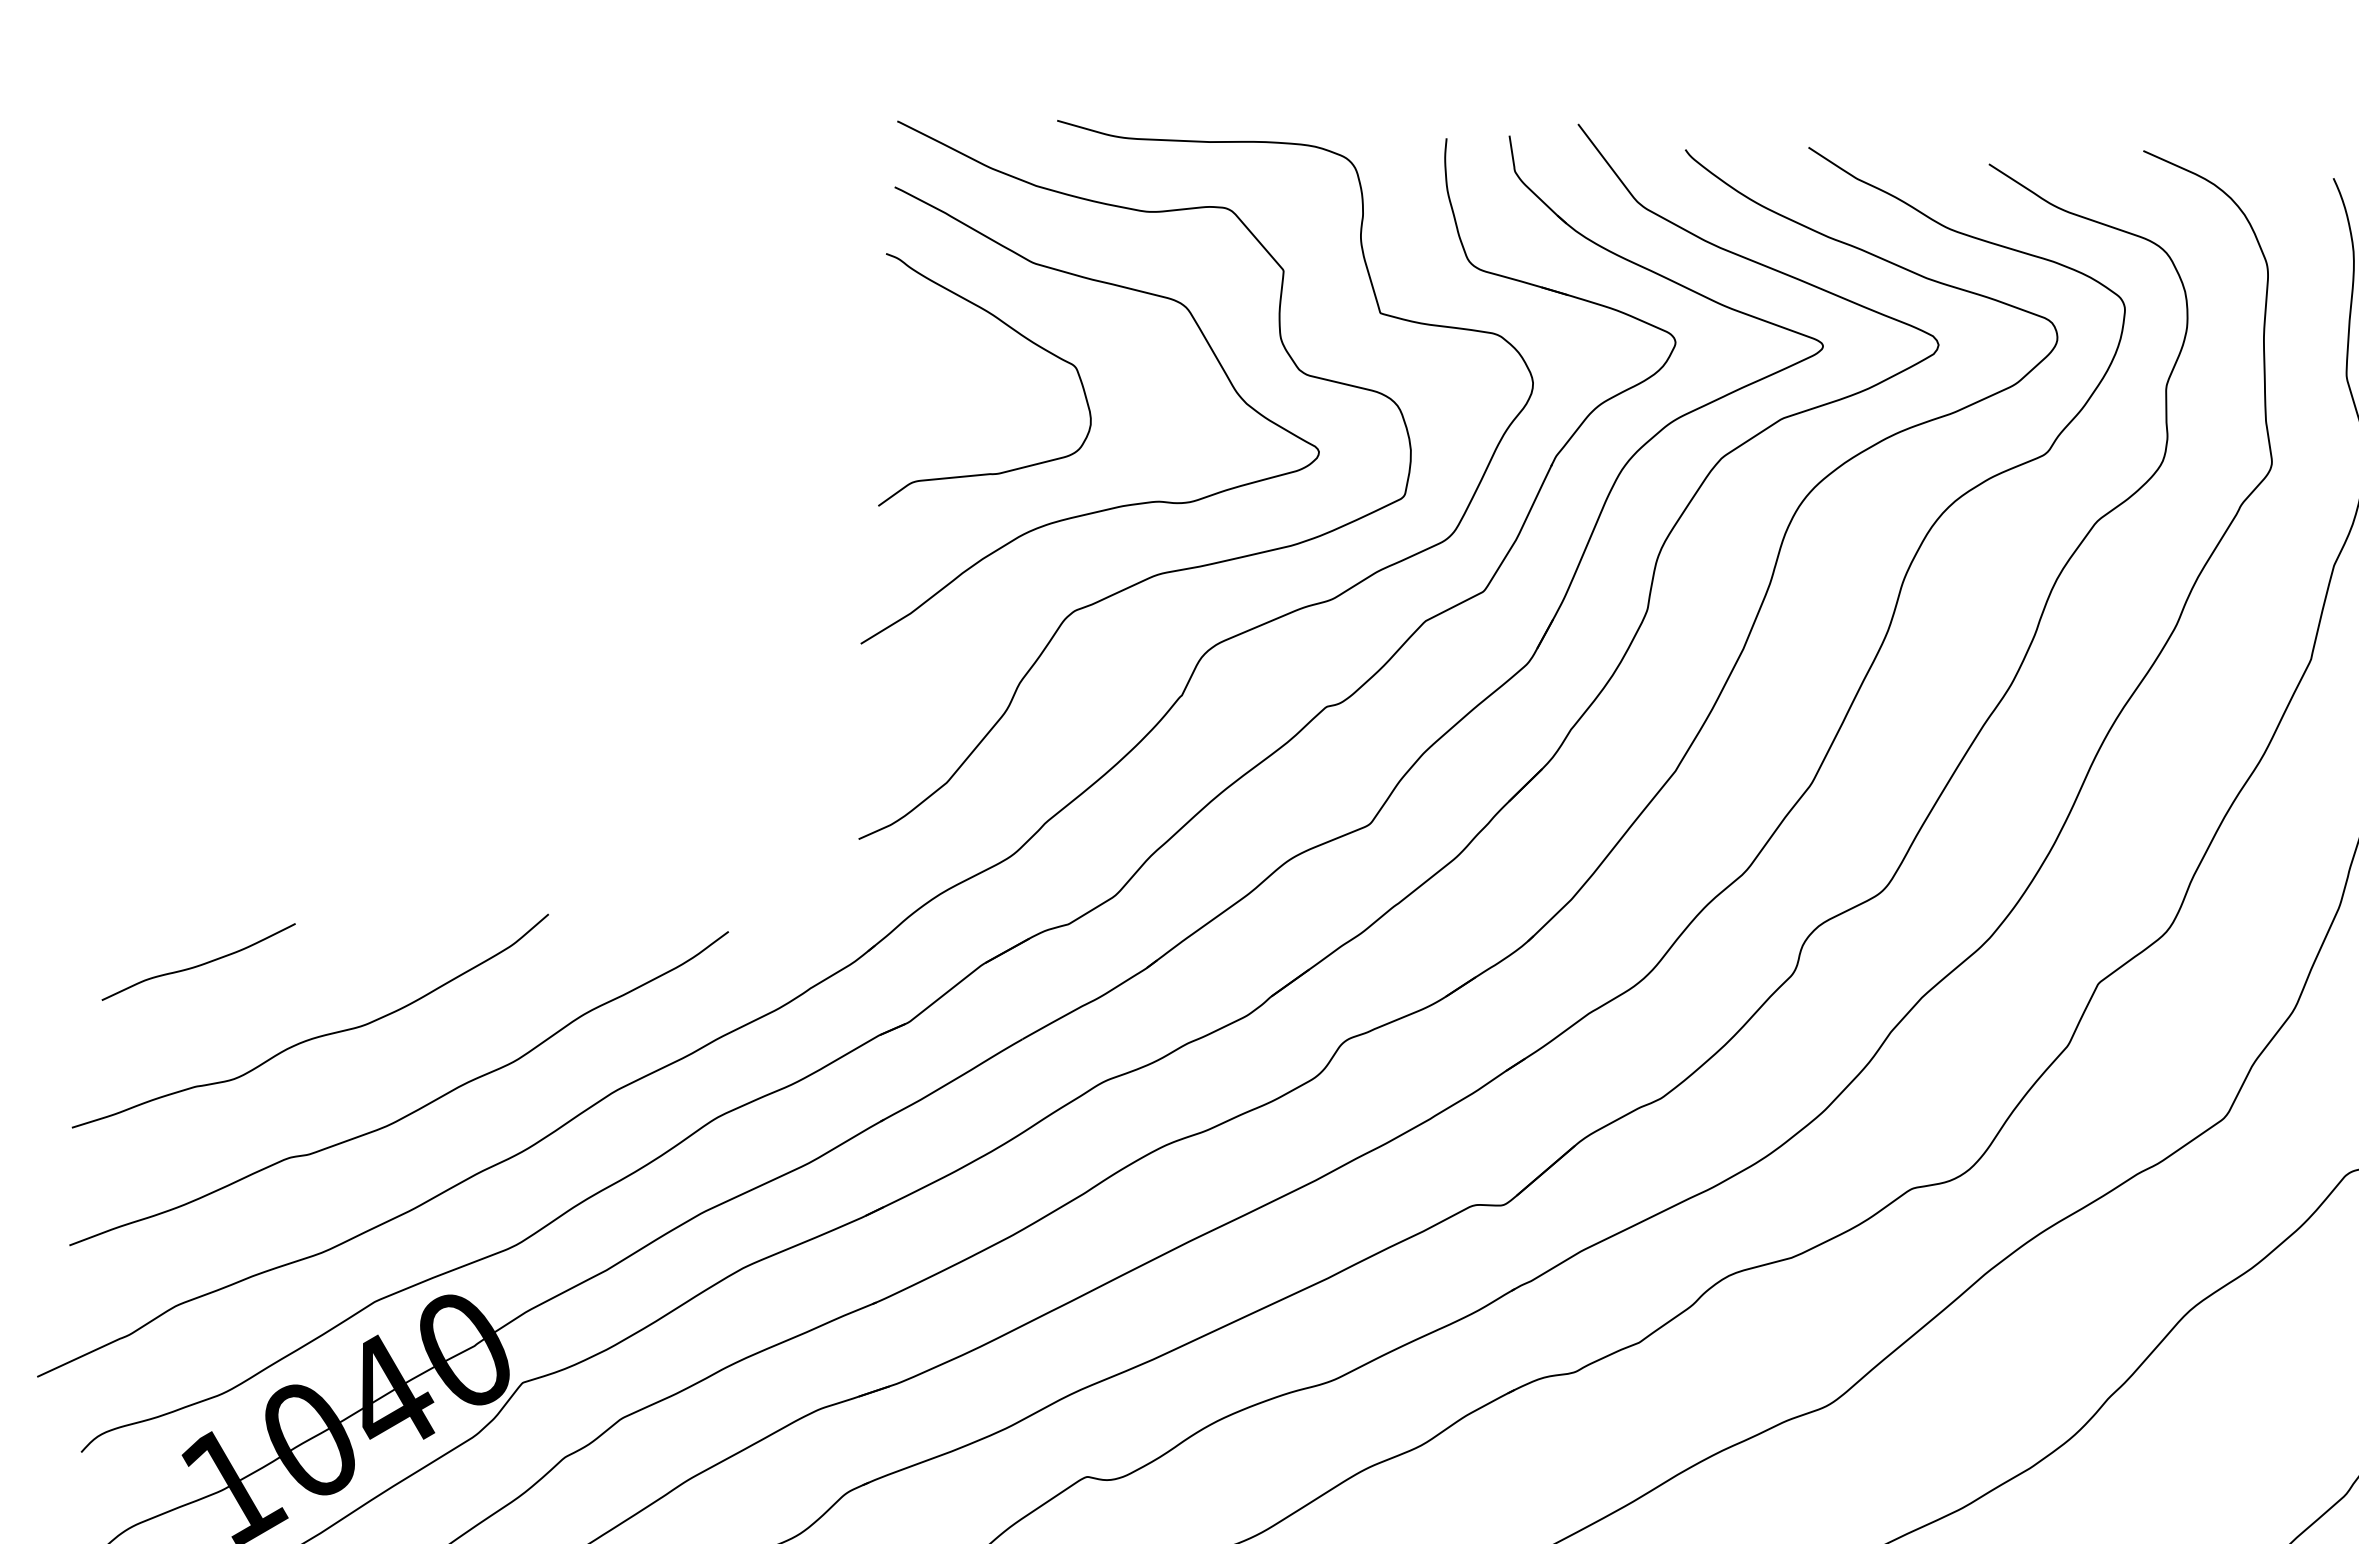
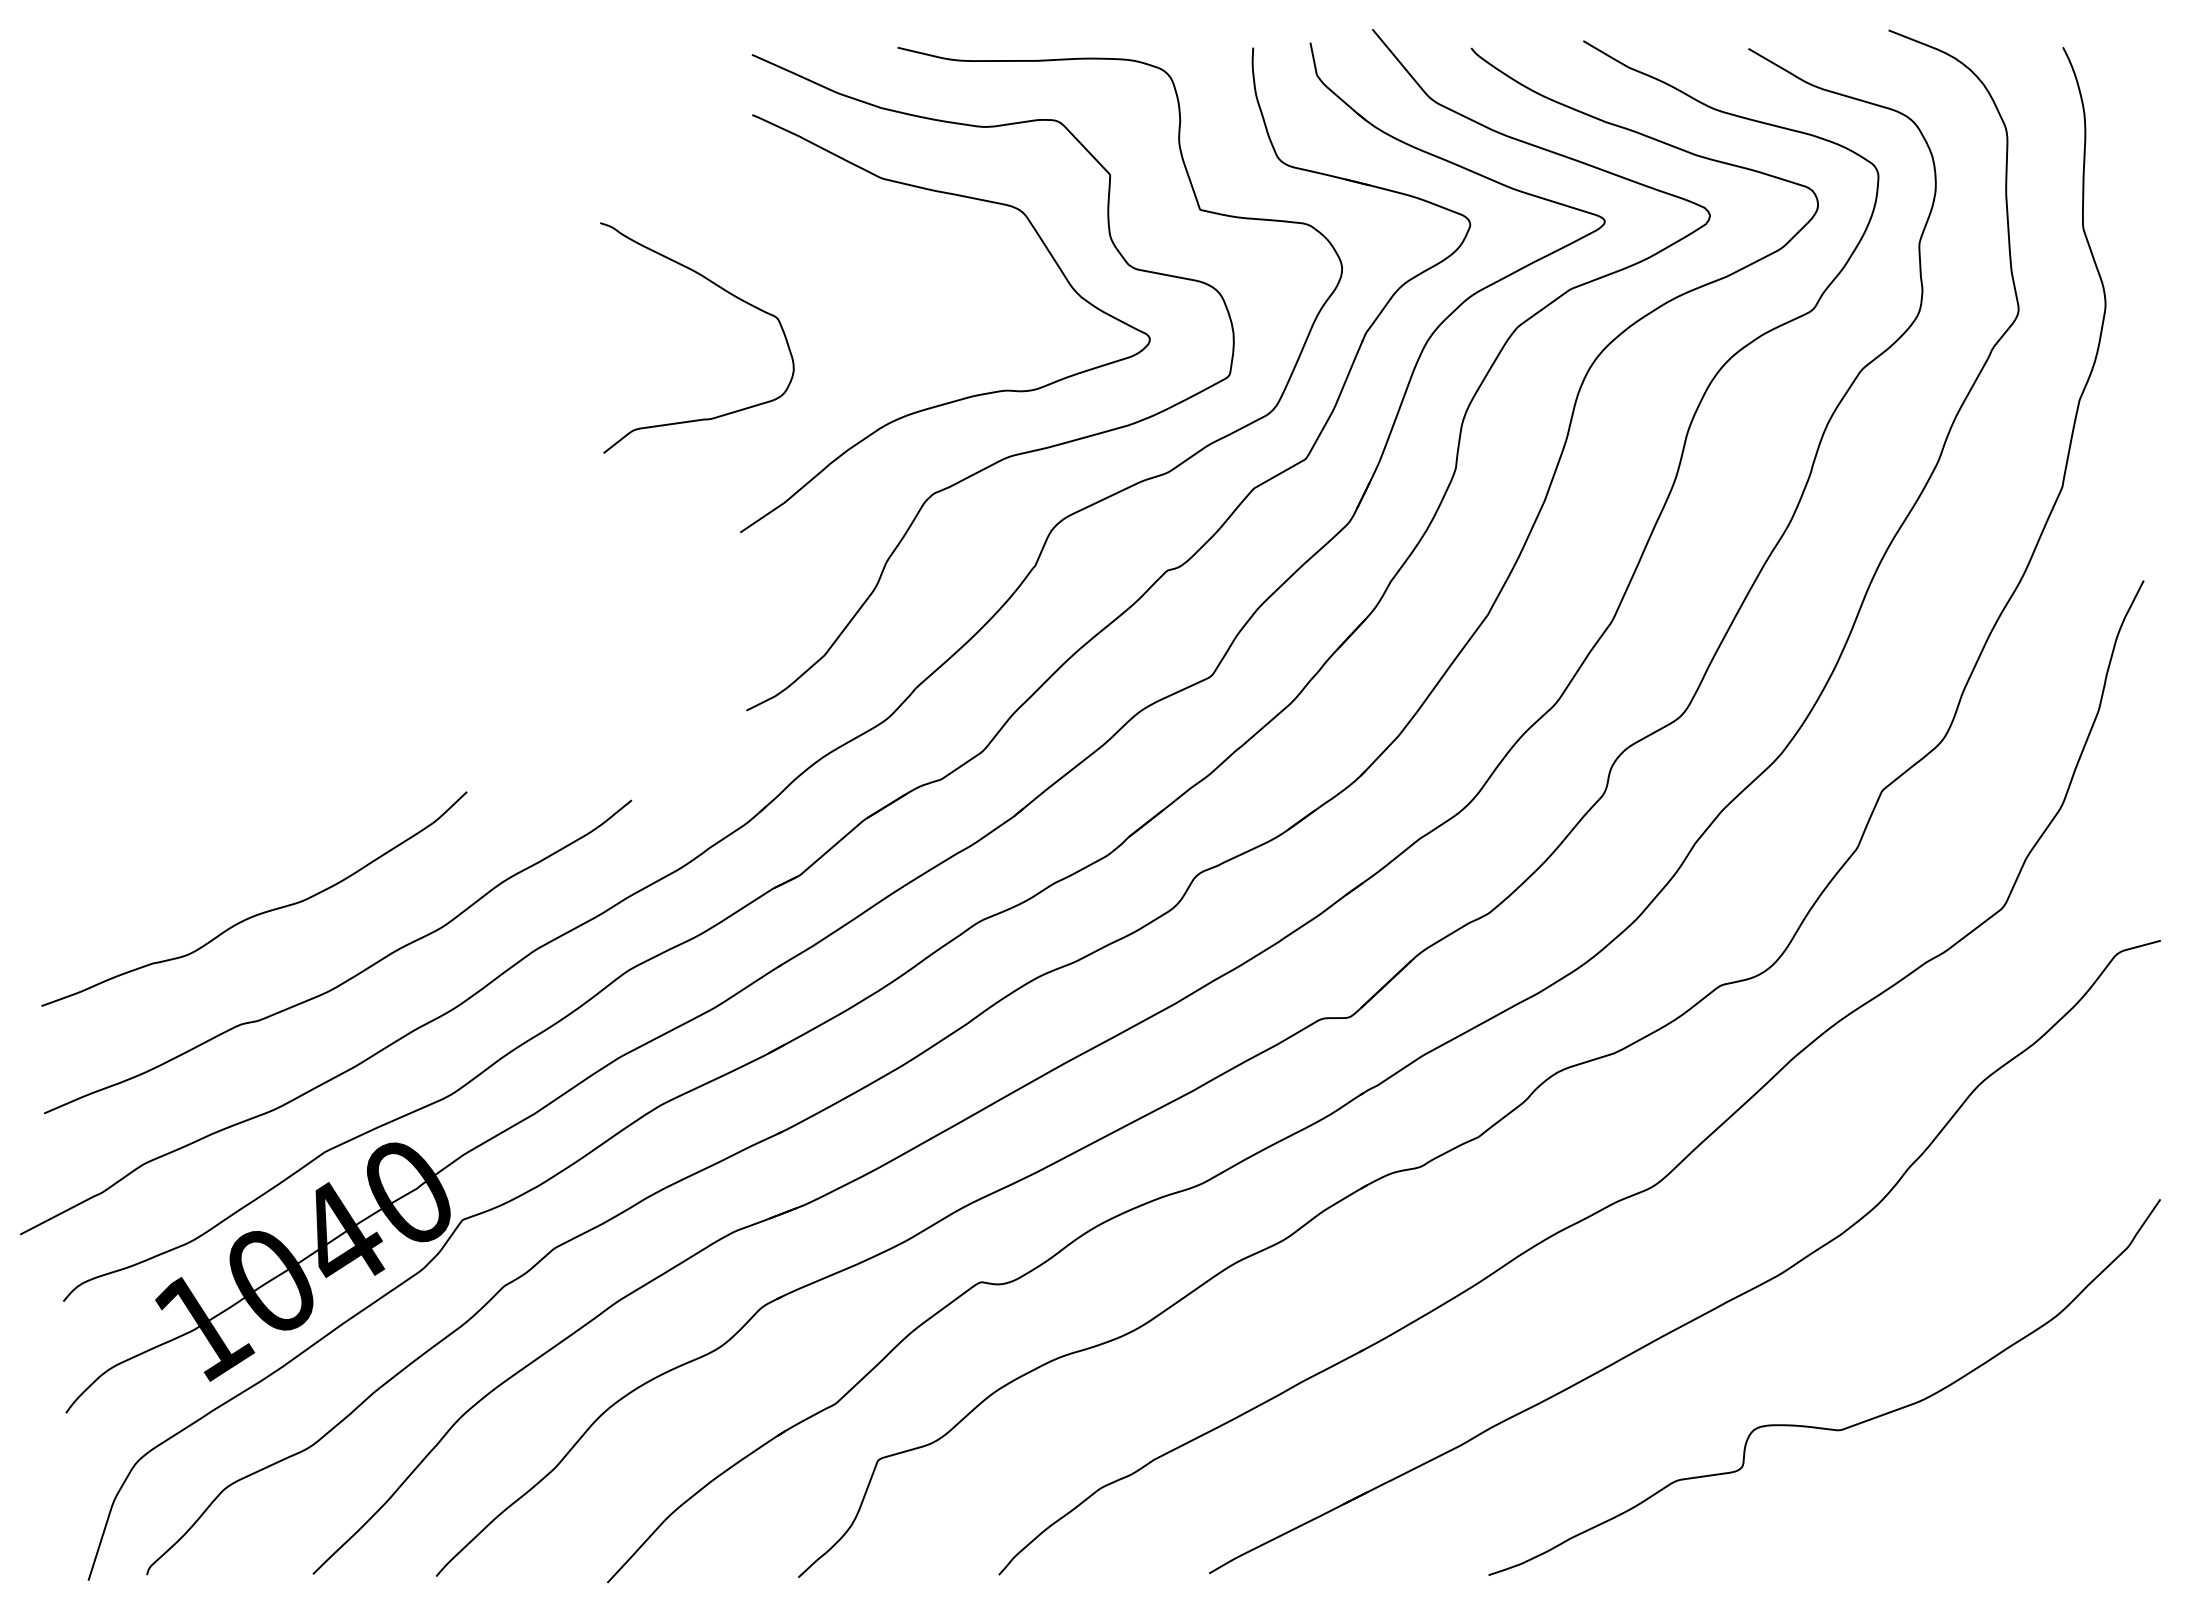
curve: (1020, 336) -> (726, 292), moved
curve: (201, 963) -> (152, 851), removed

